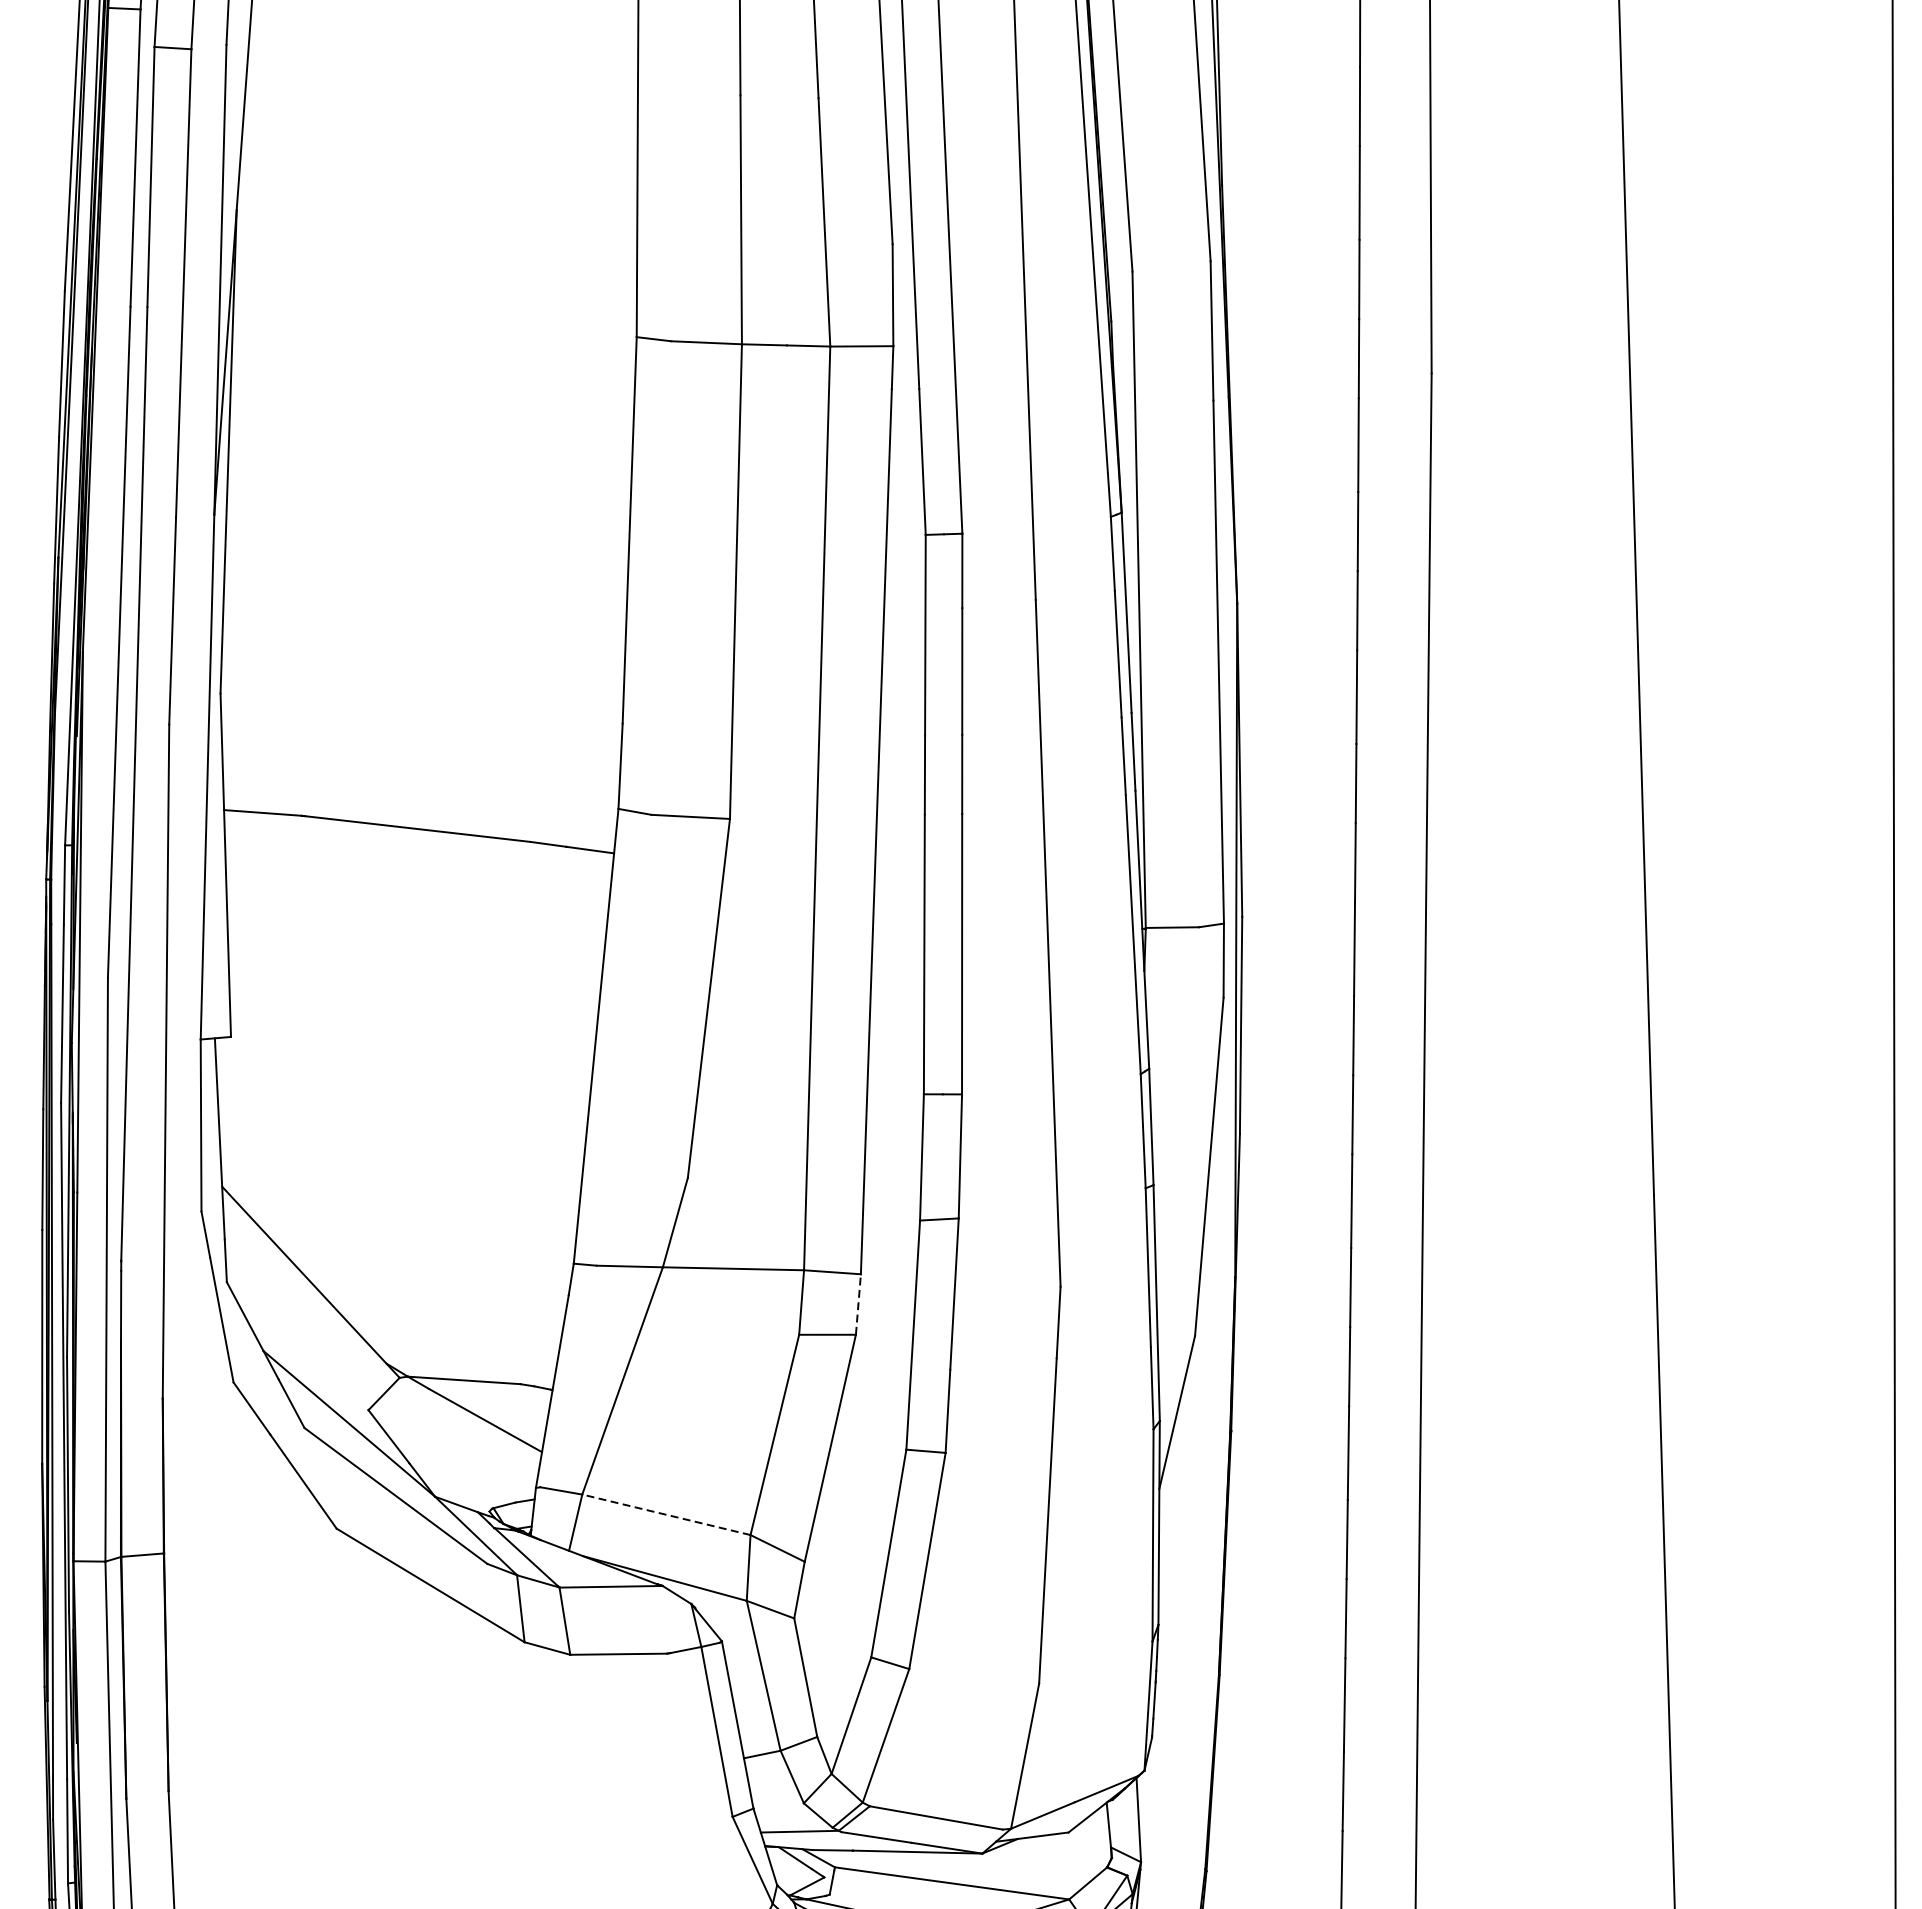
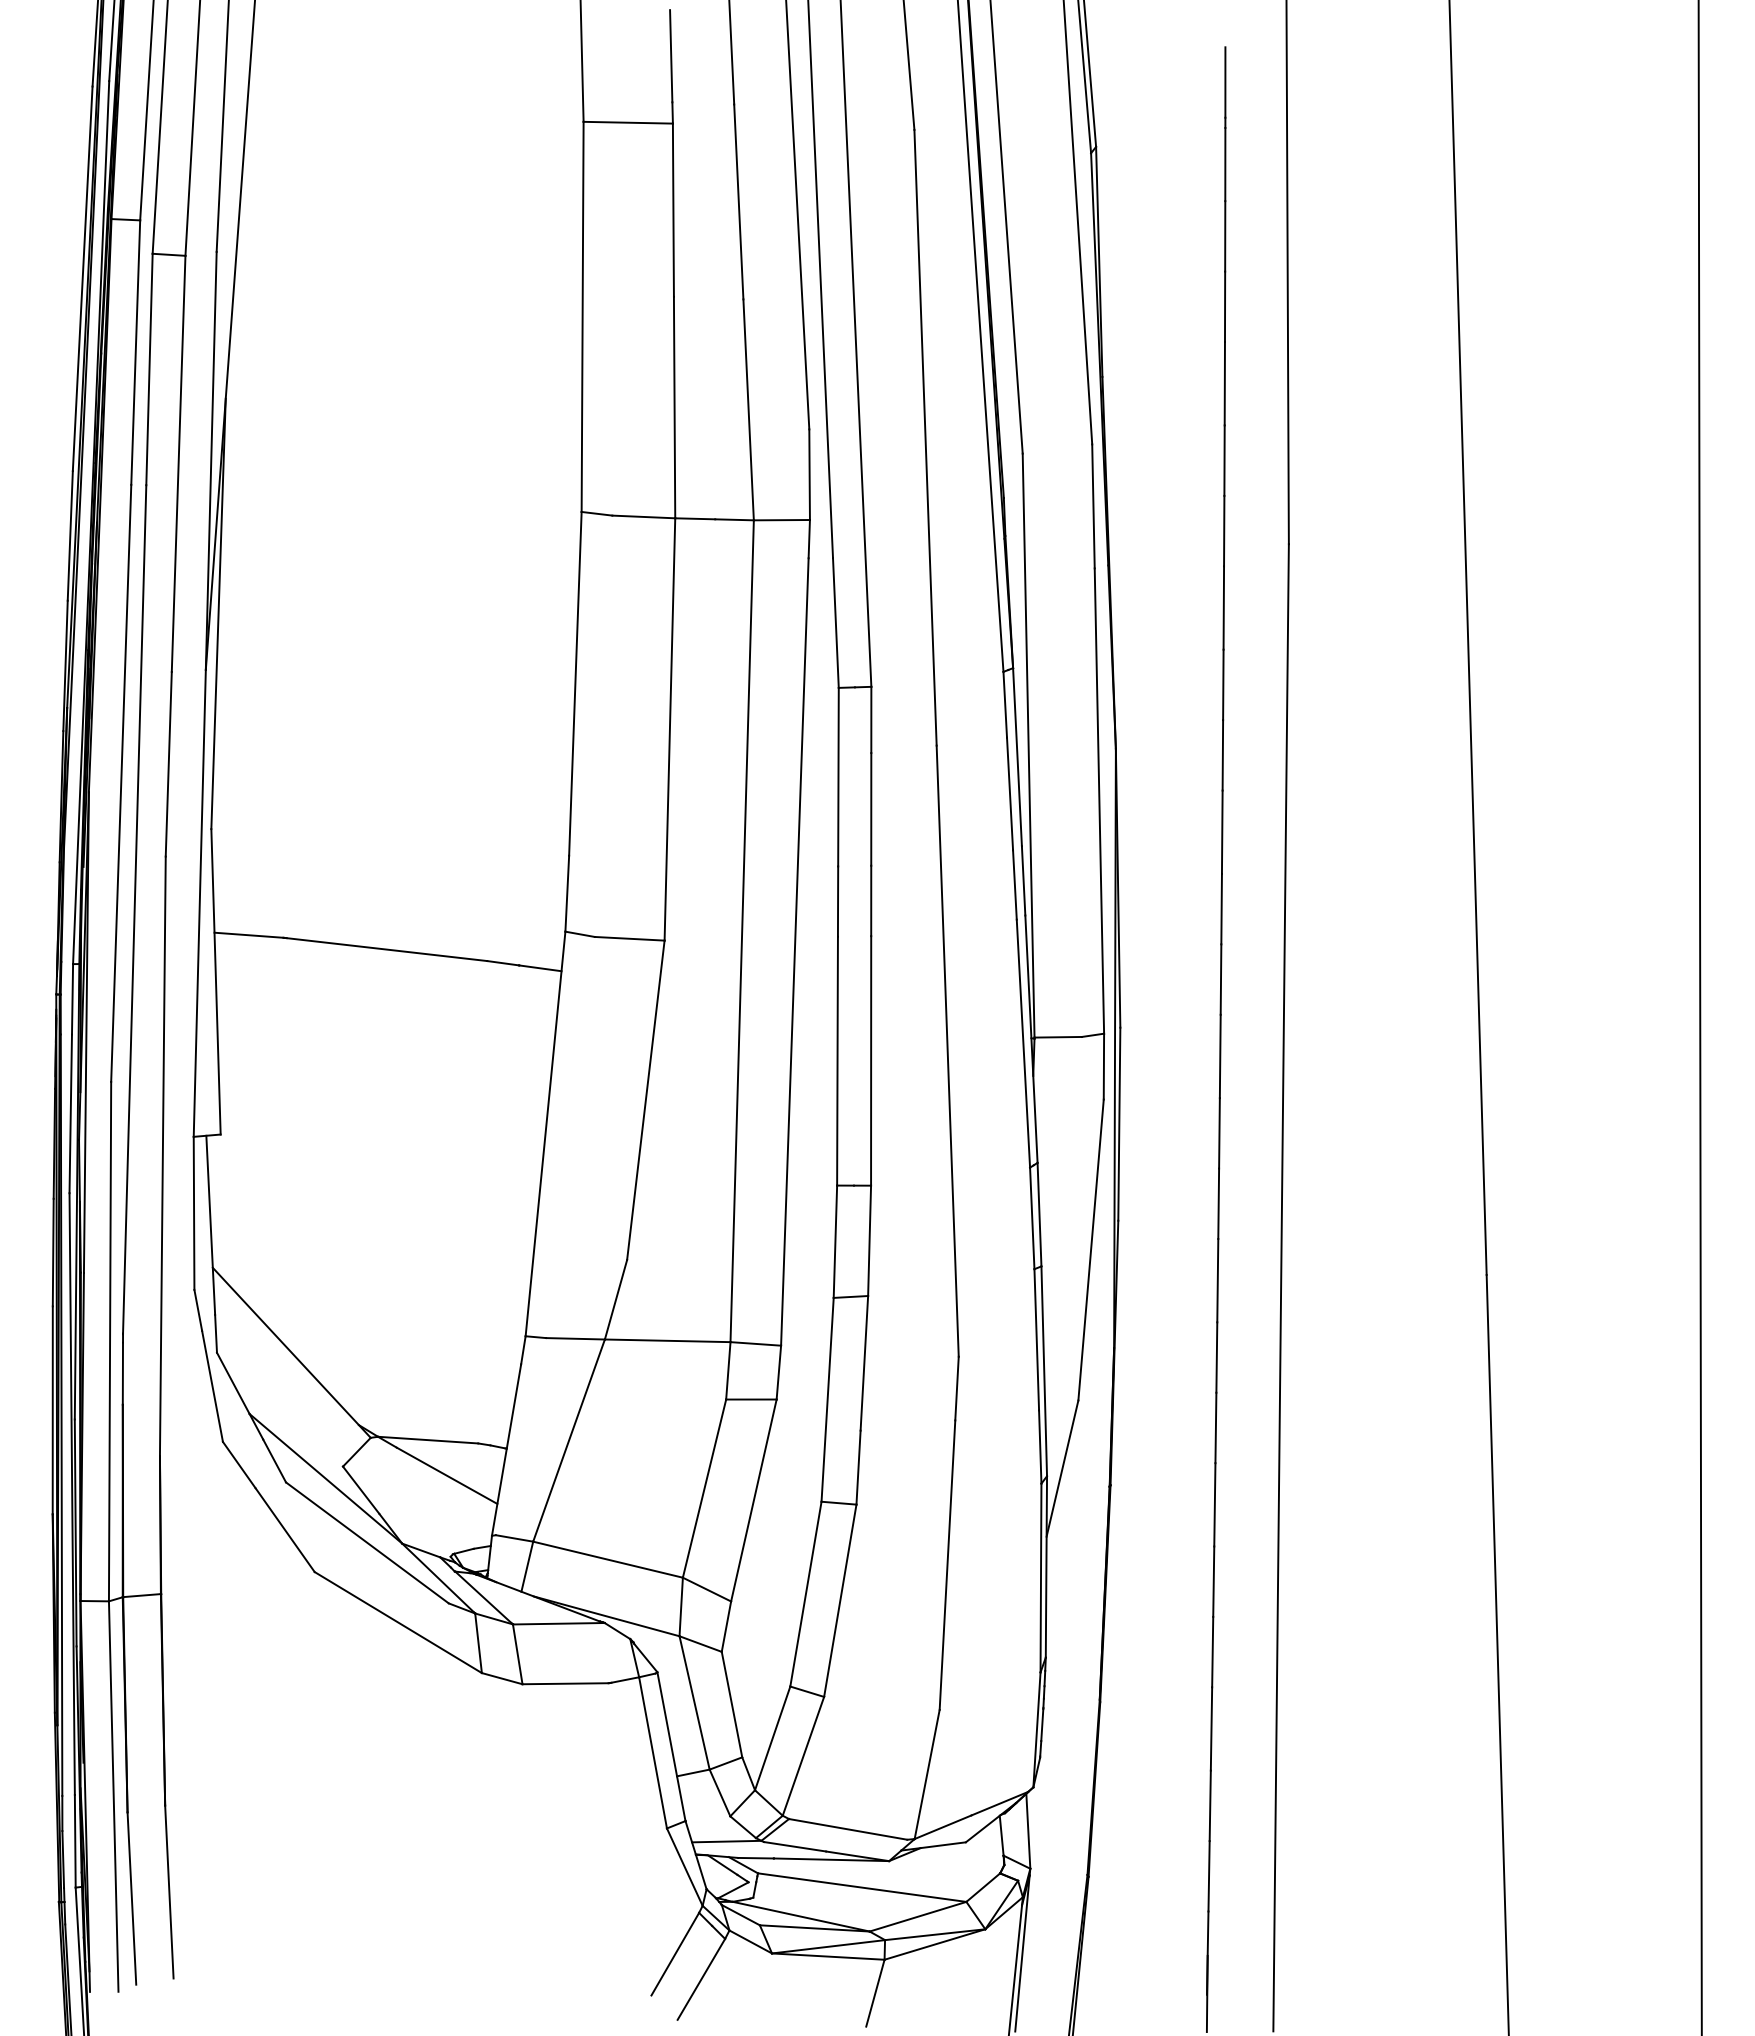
line: (857, 1304) -> (778, 1372), dashed -> solid
line: (666, 1514) -> (608, 1559), dashed -> solid

